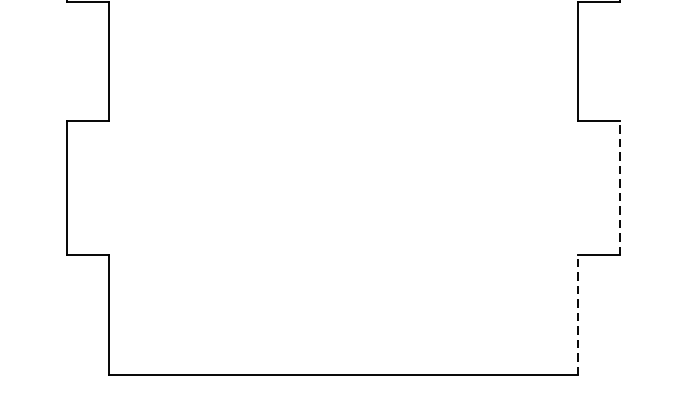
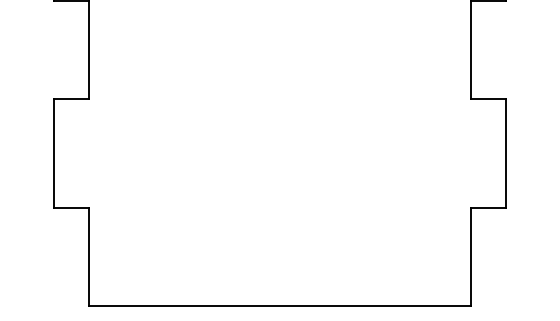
line: (619, 188) -> (505, 153), dashed -> solid
line: (578, 314) -> (471, 256), dashed -> solid

